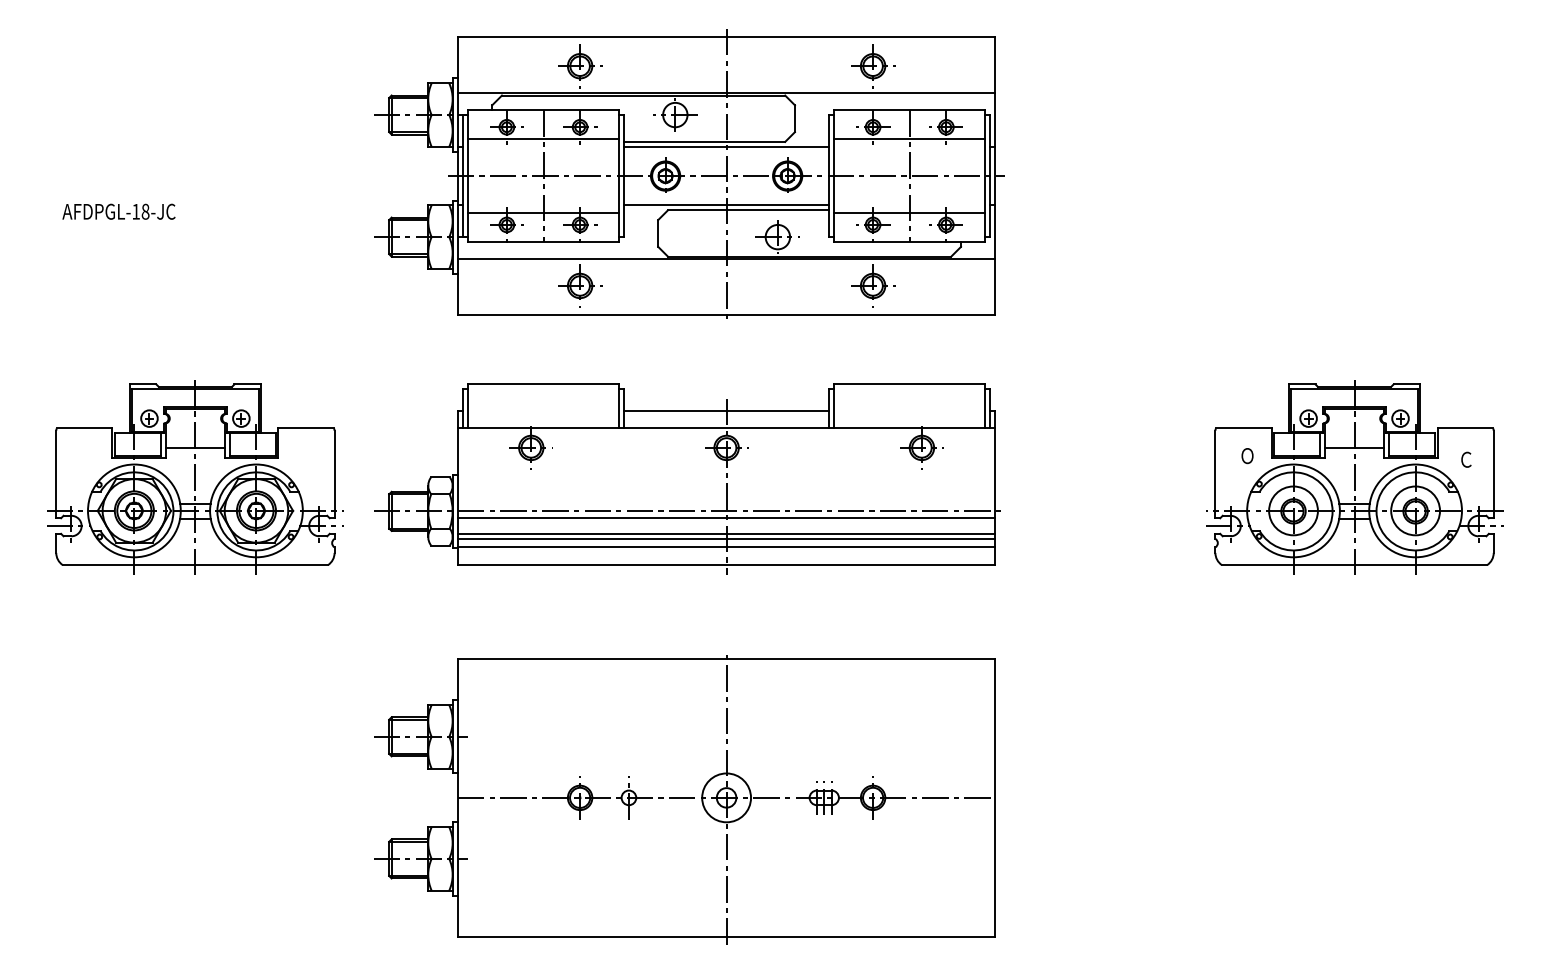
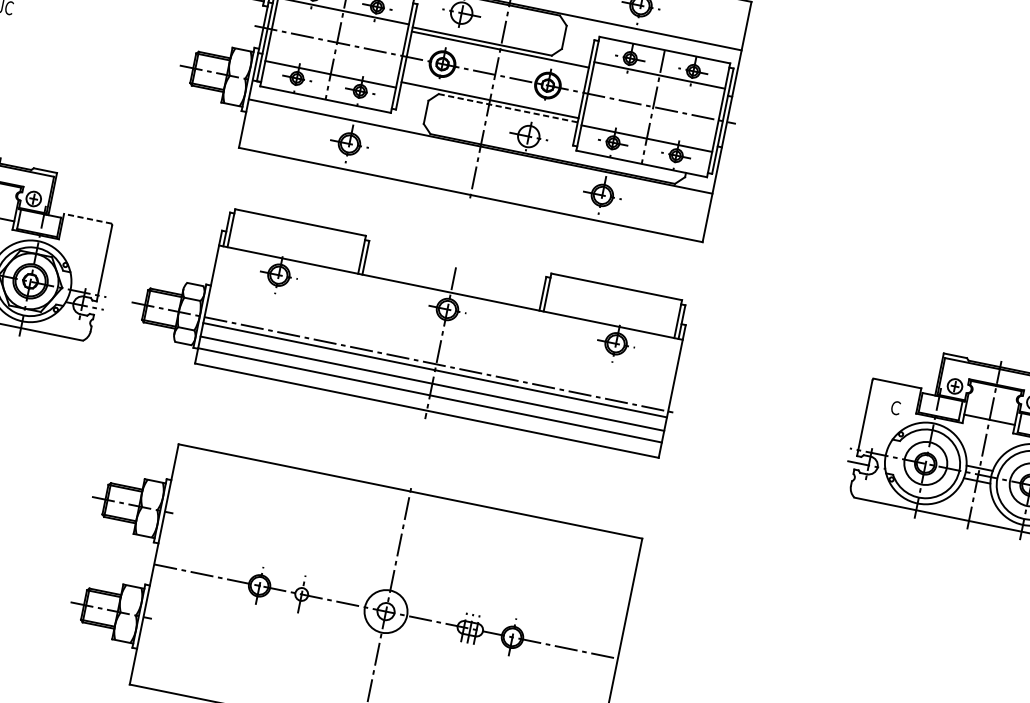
line: (748, 210) -> (508, 108), solid -> dashed
line: (726, 411) -> (453, 278), removed
line: (306, 428) -> (88, 218), solid -> dashed
text: (1247, 456) -> (895, 408), Ｏ -> Ｃ
line: (726, 538) -> (431, 387), removed

